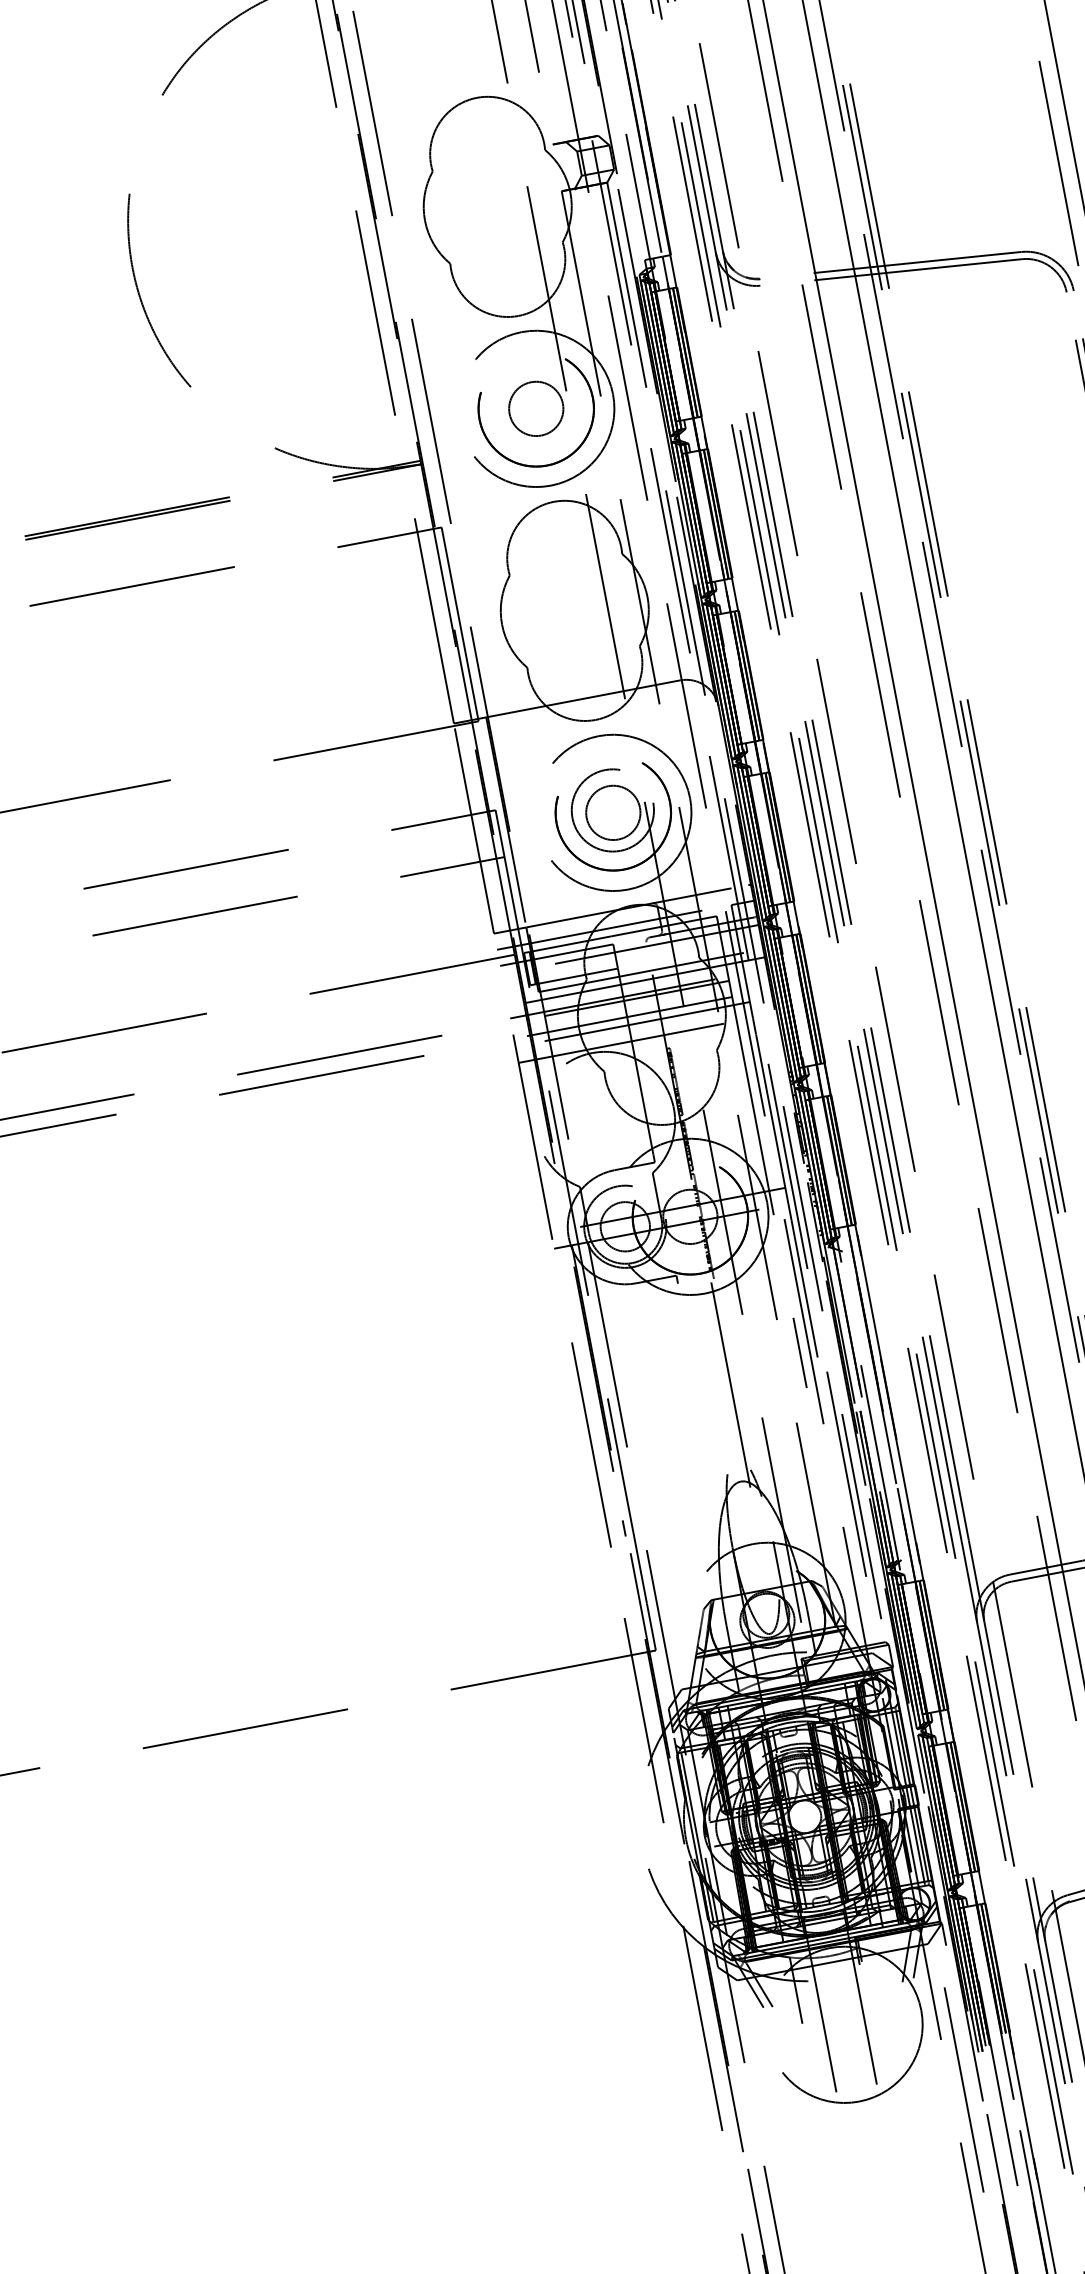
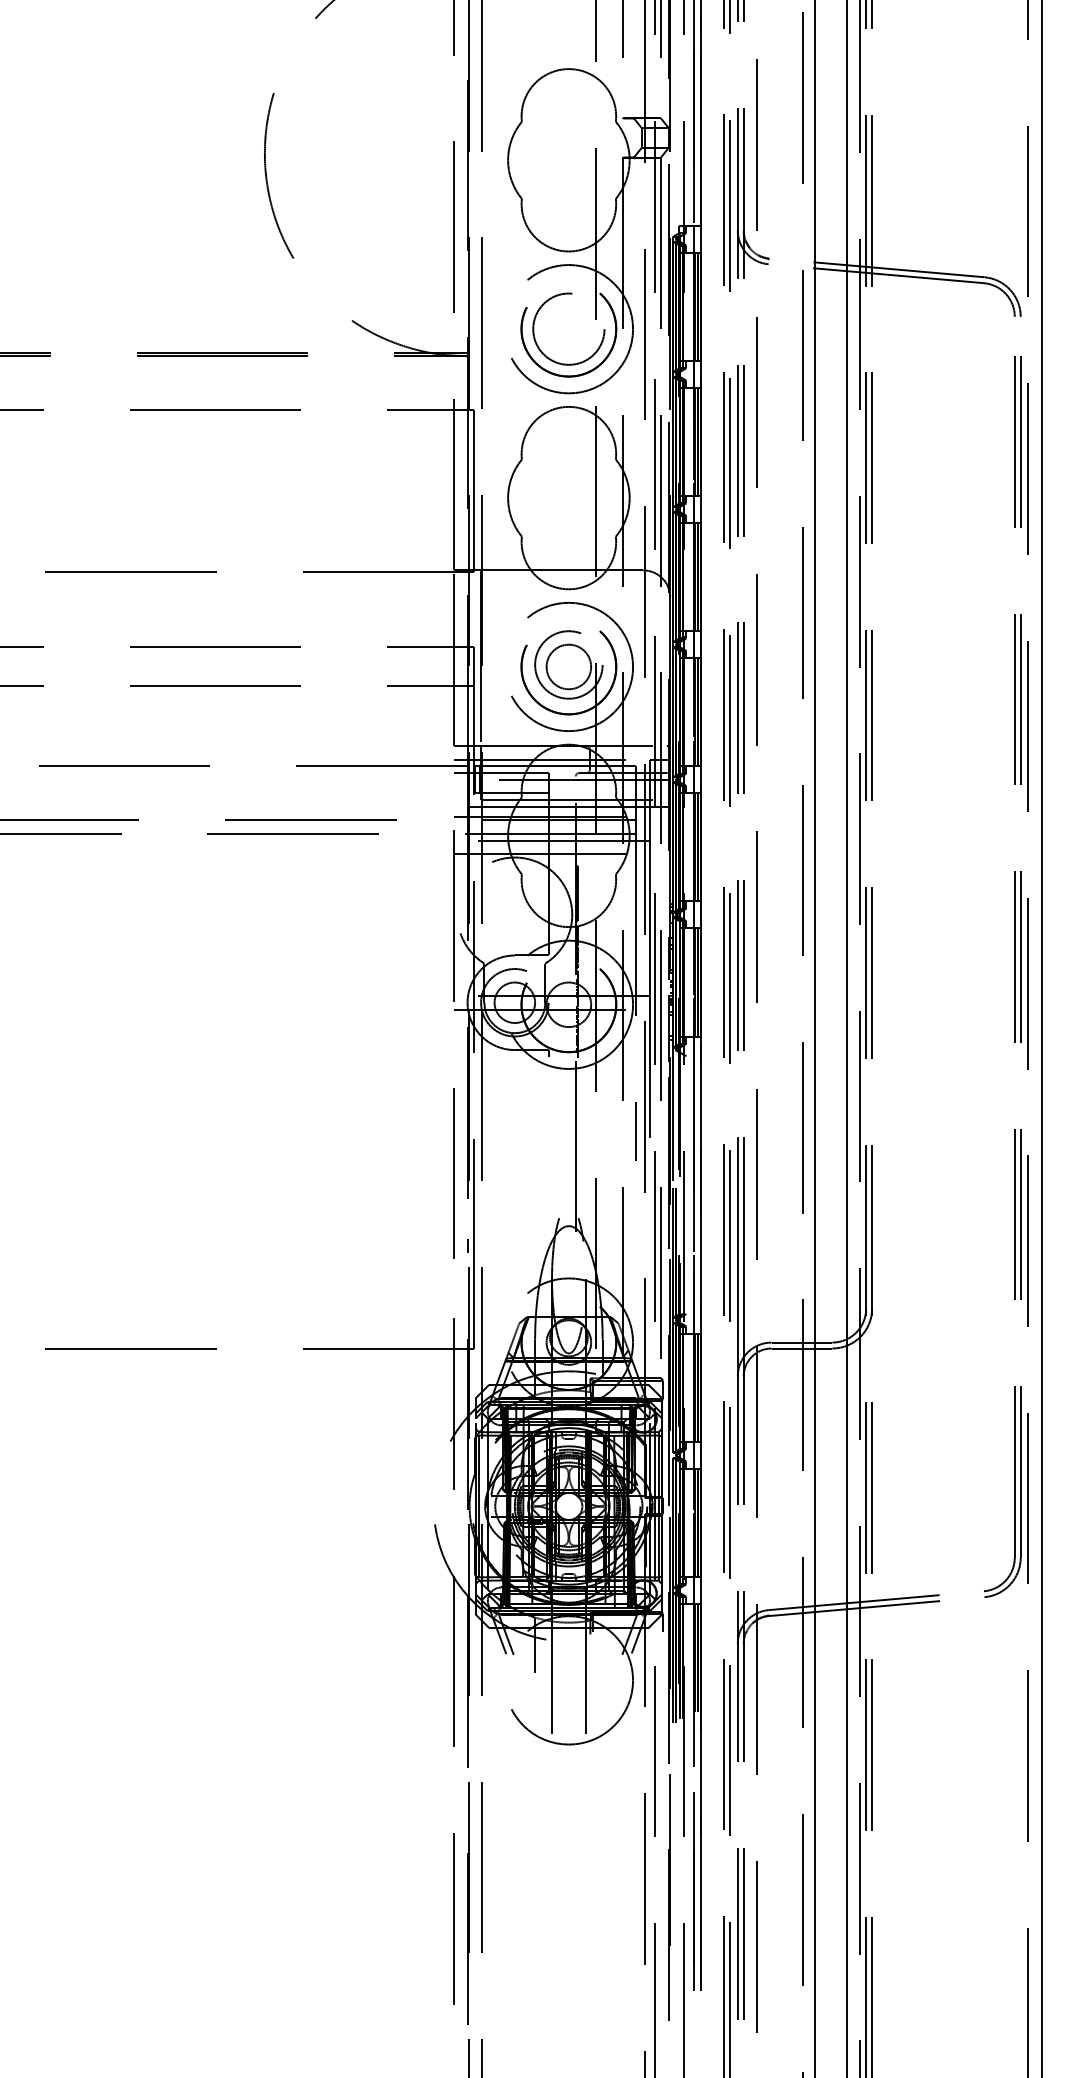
circle: (535, 408) -> (568, 328), size x1.6

